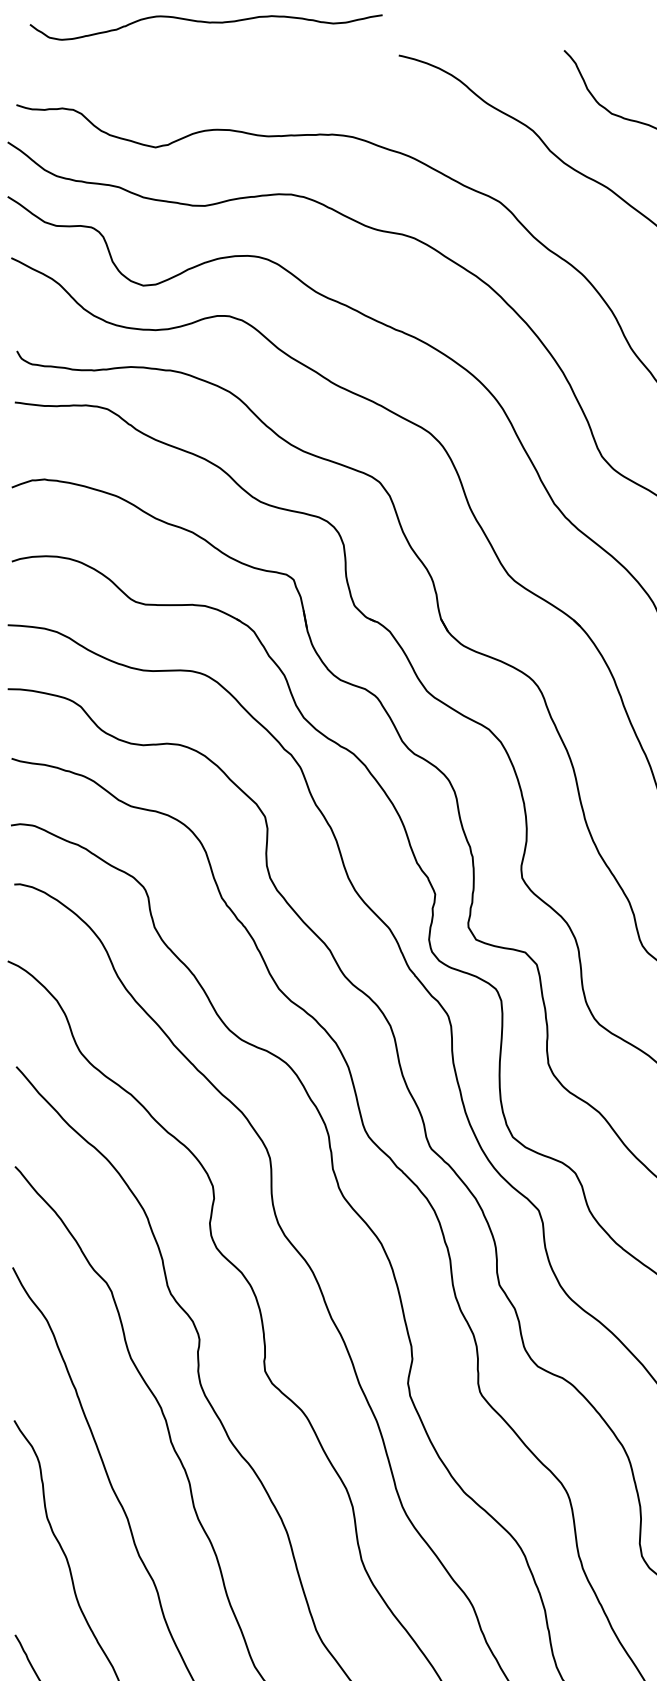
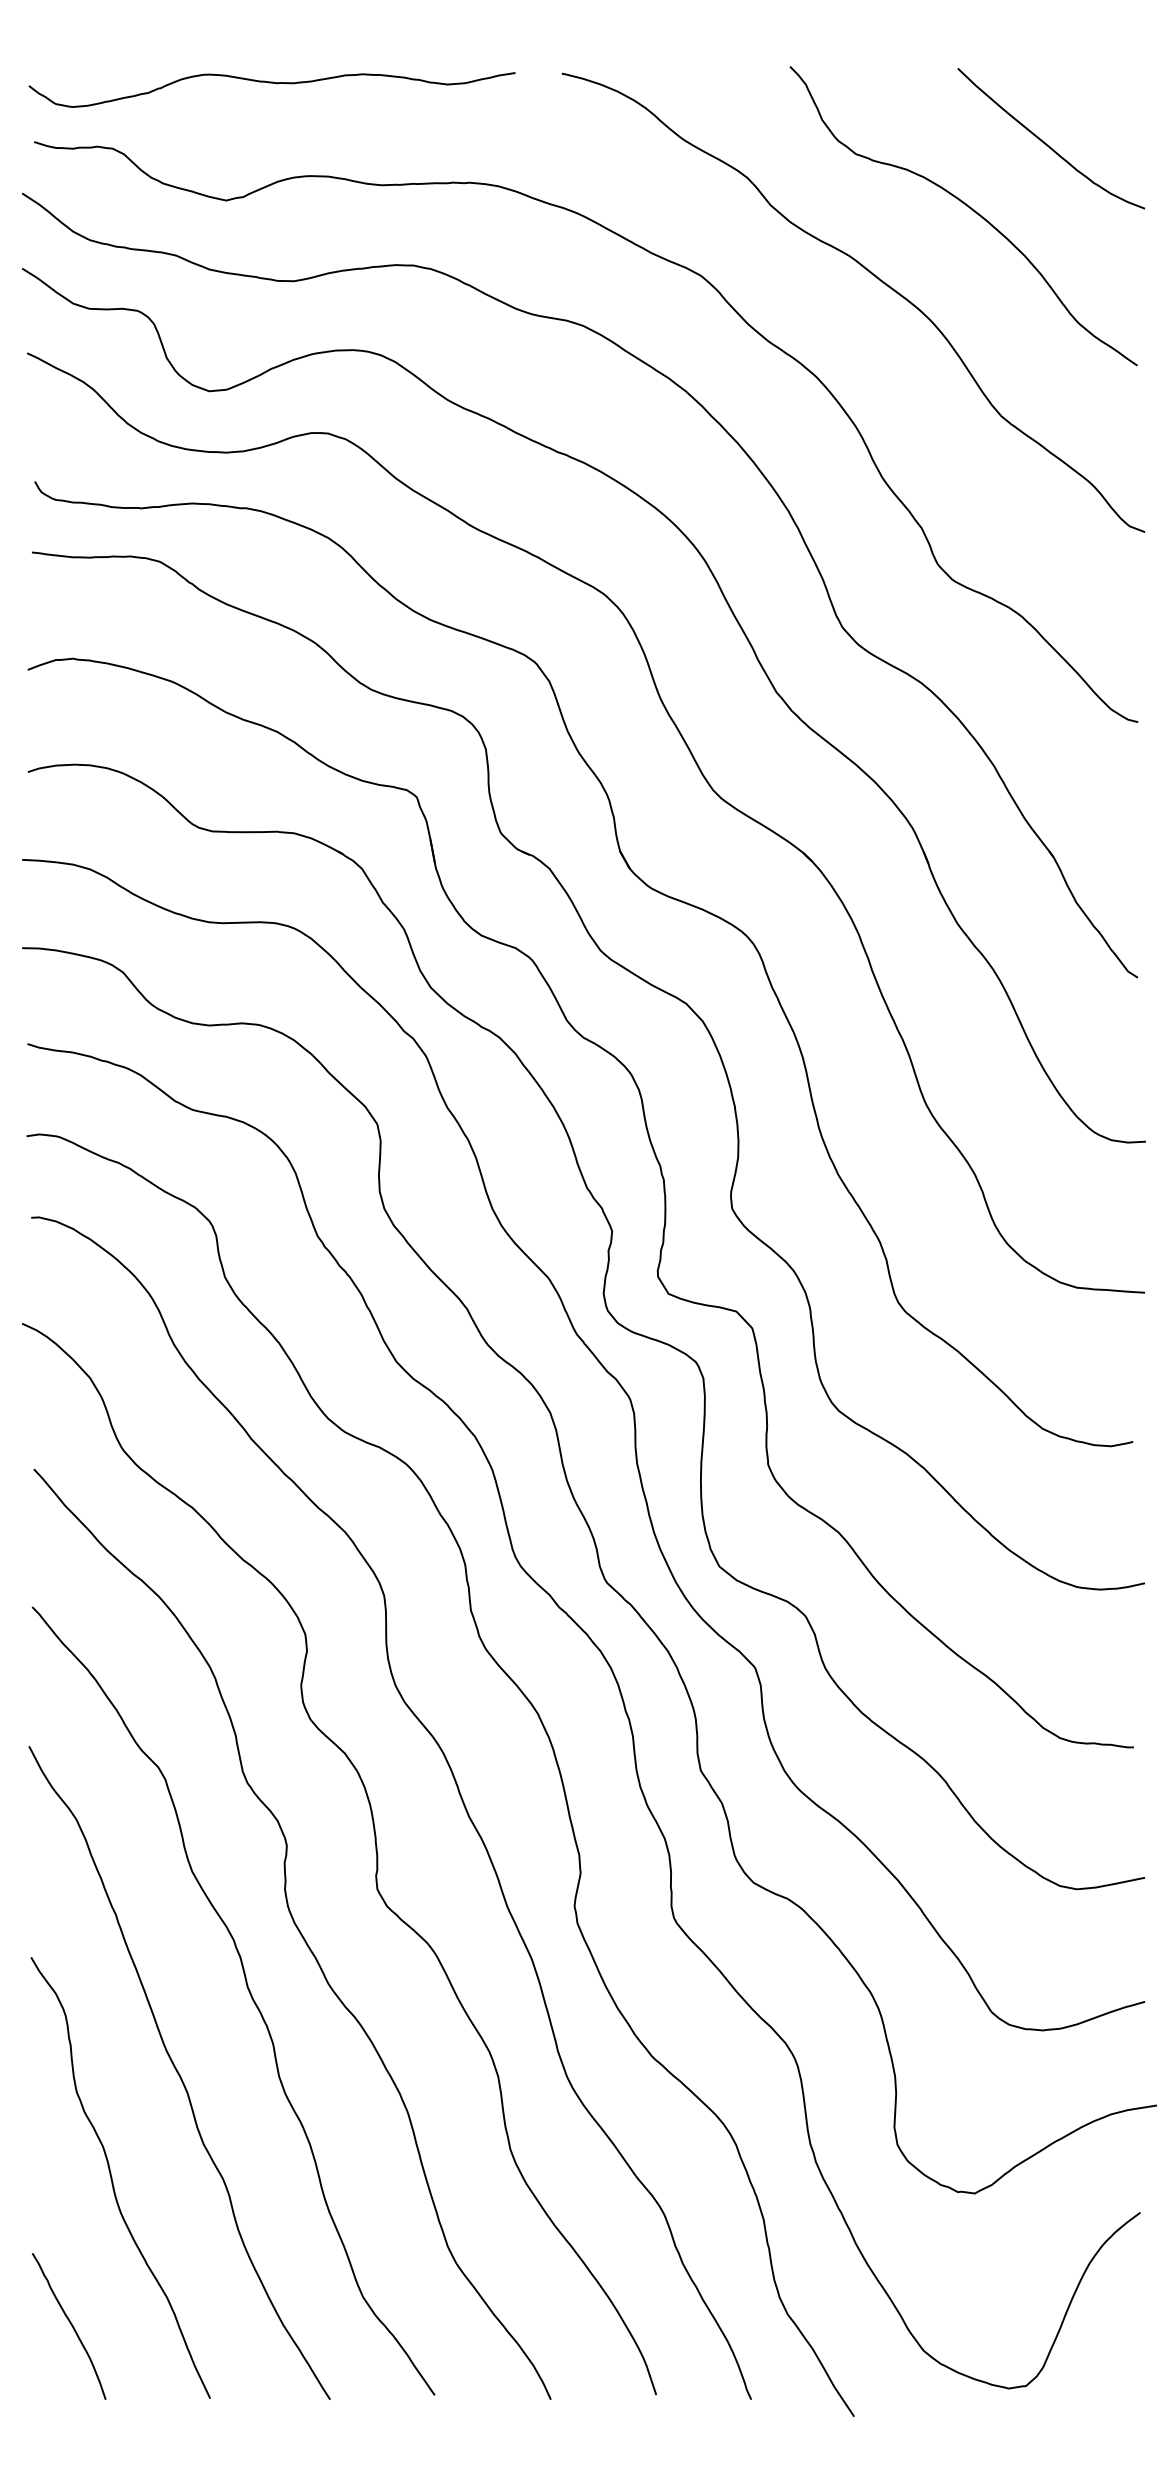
curve: (205, 22) -> (271, 83), moved

